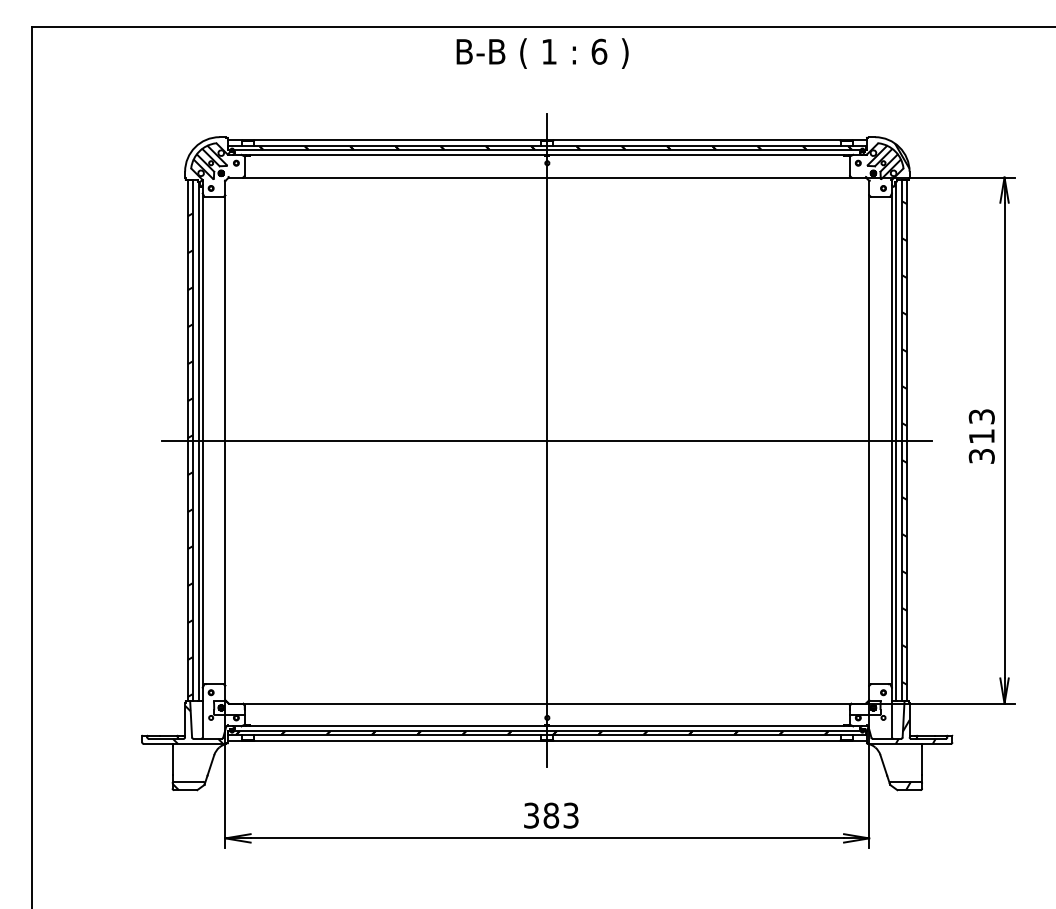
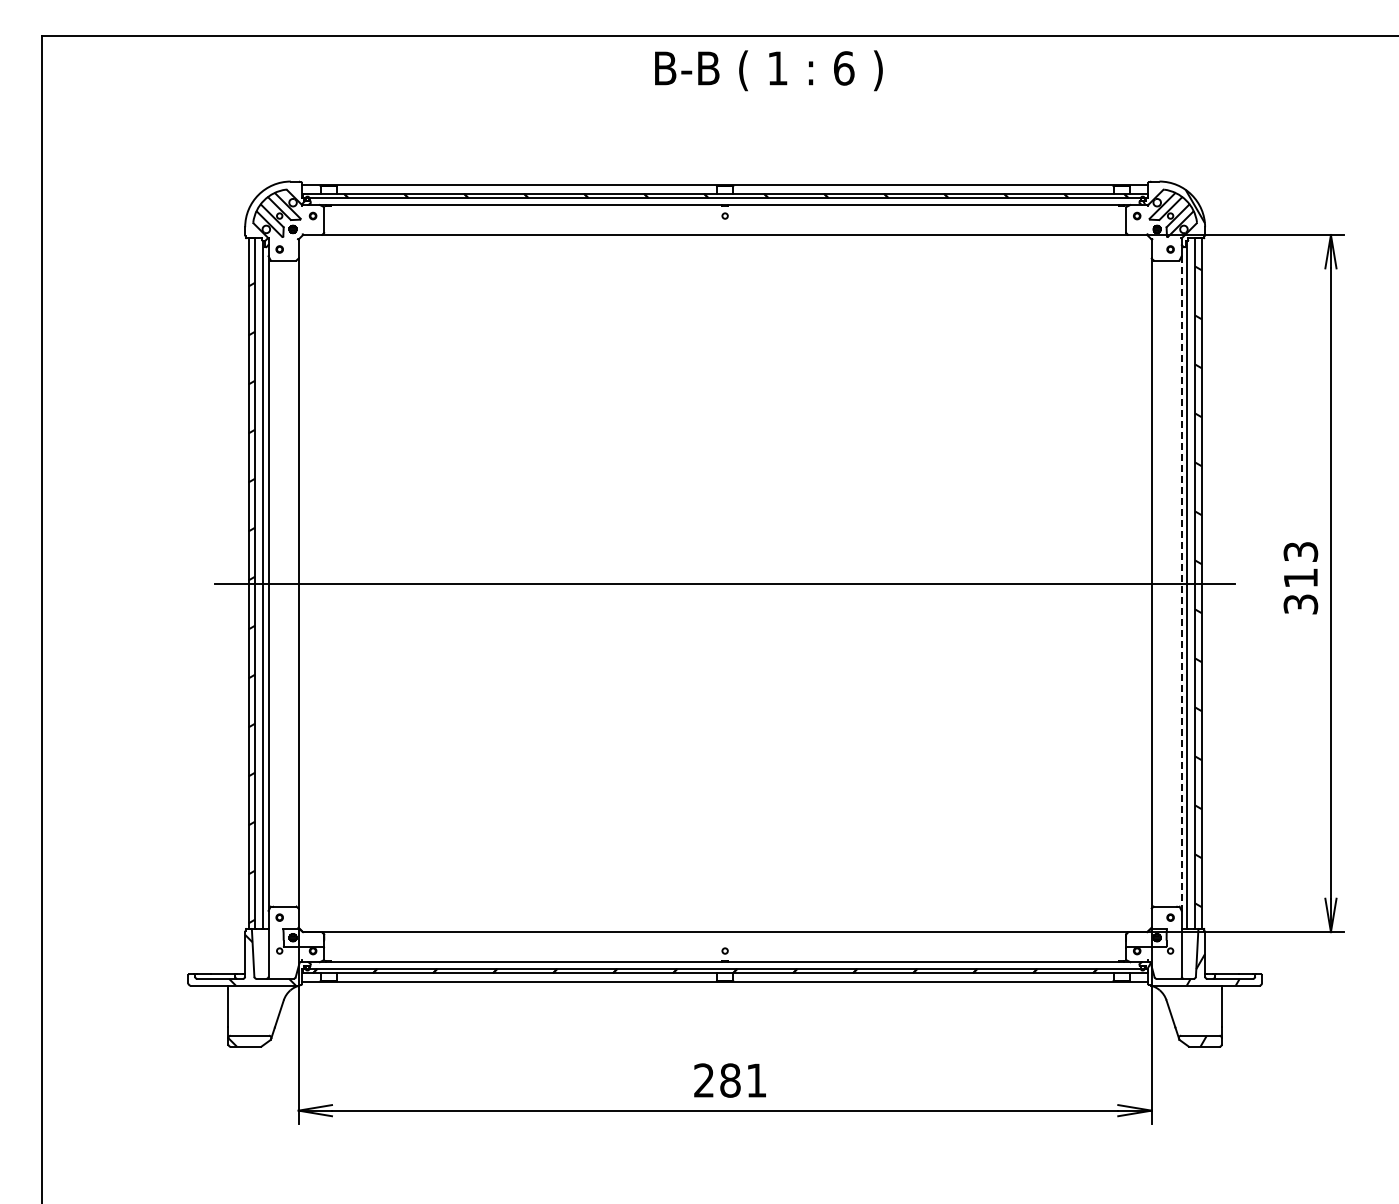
text: (542, 53) -> (768, 70), moved
line: (547, 440) -> (725, 583), removed
line: (891, 440) -> (1181, 583), solid -> dashed
text: (551, 815) -> (730, 1080), 383 -> 281

